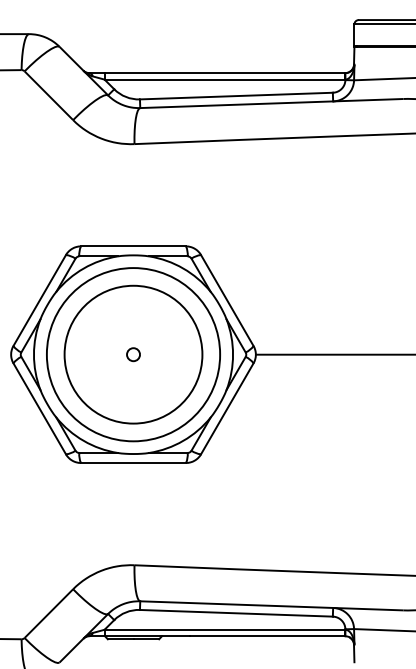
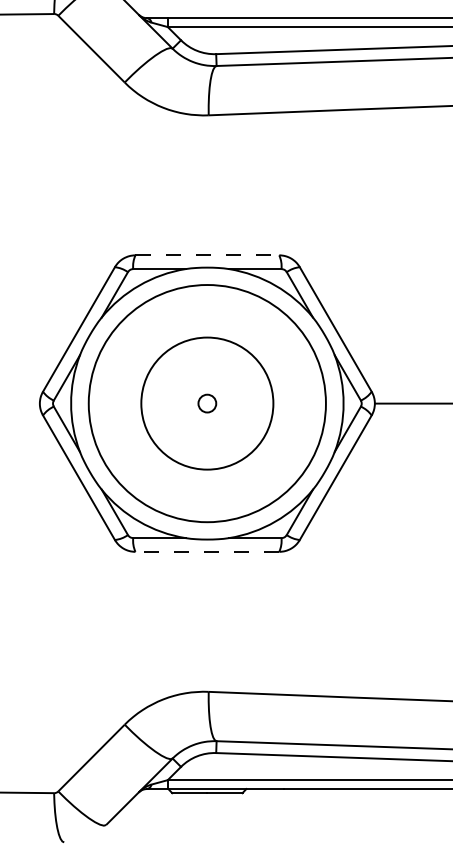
line: (133, 246) -> (207, 255), solid -> dashed
circle: (133, 354) -> (207, 403), size x0.7
line: (133, 462) -> (207, 551), solid -> dashed

